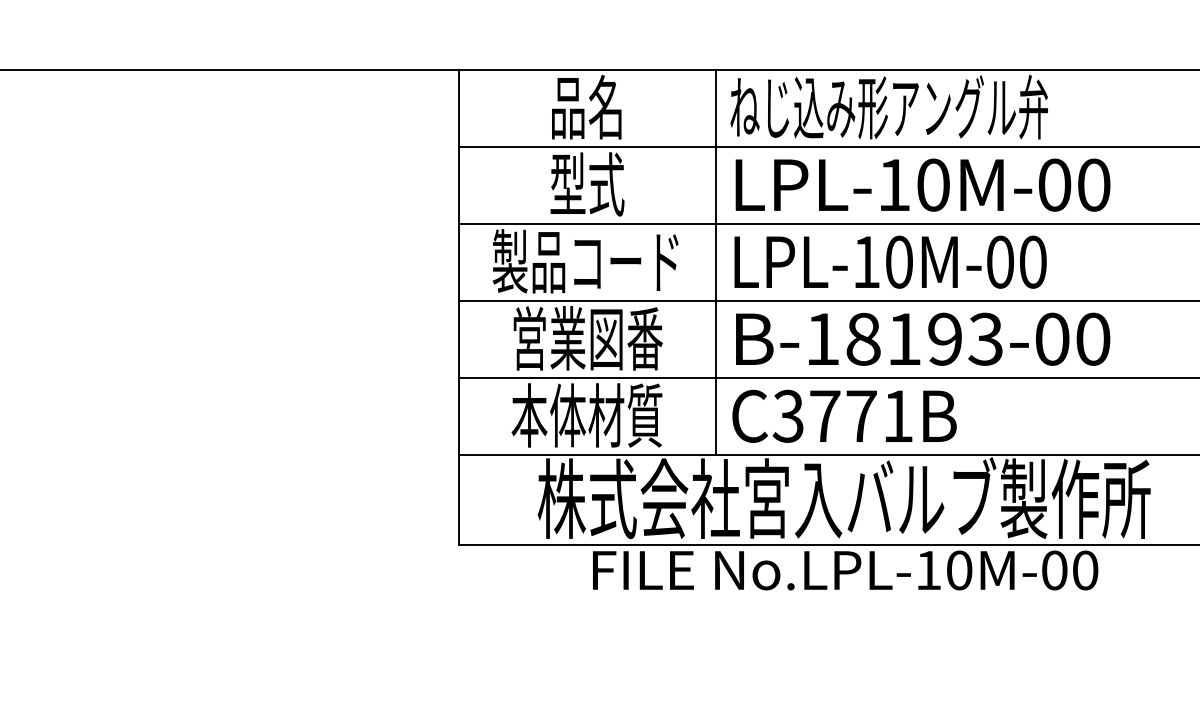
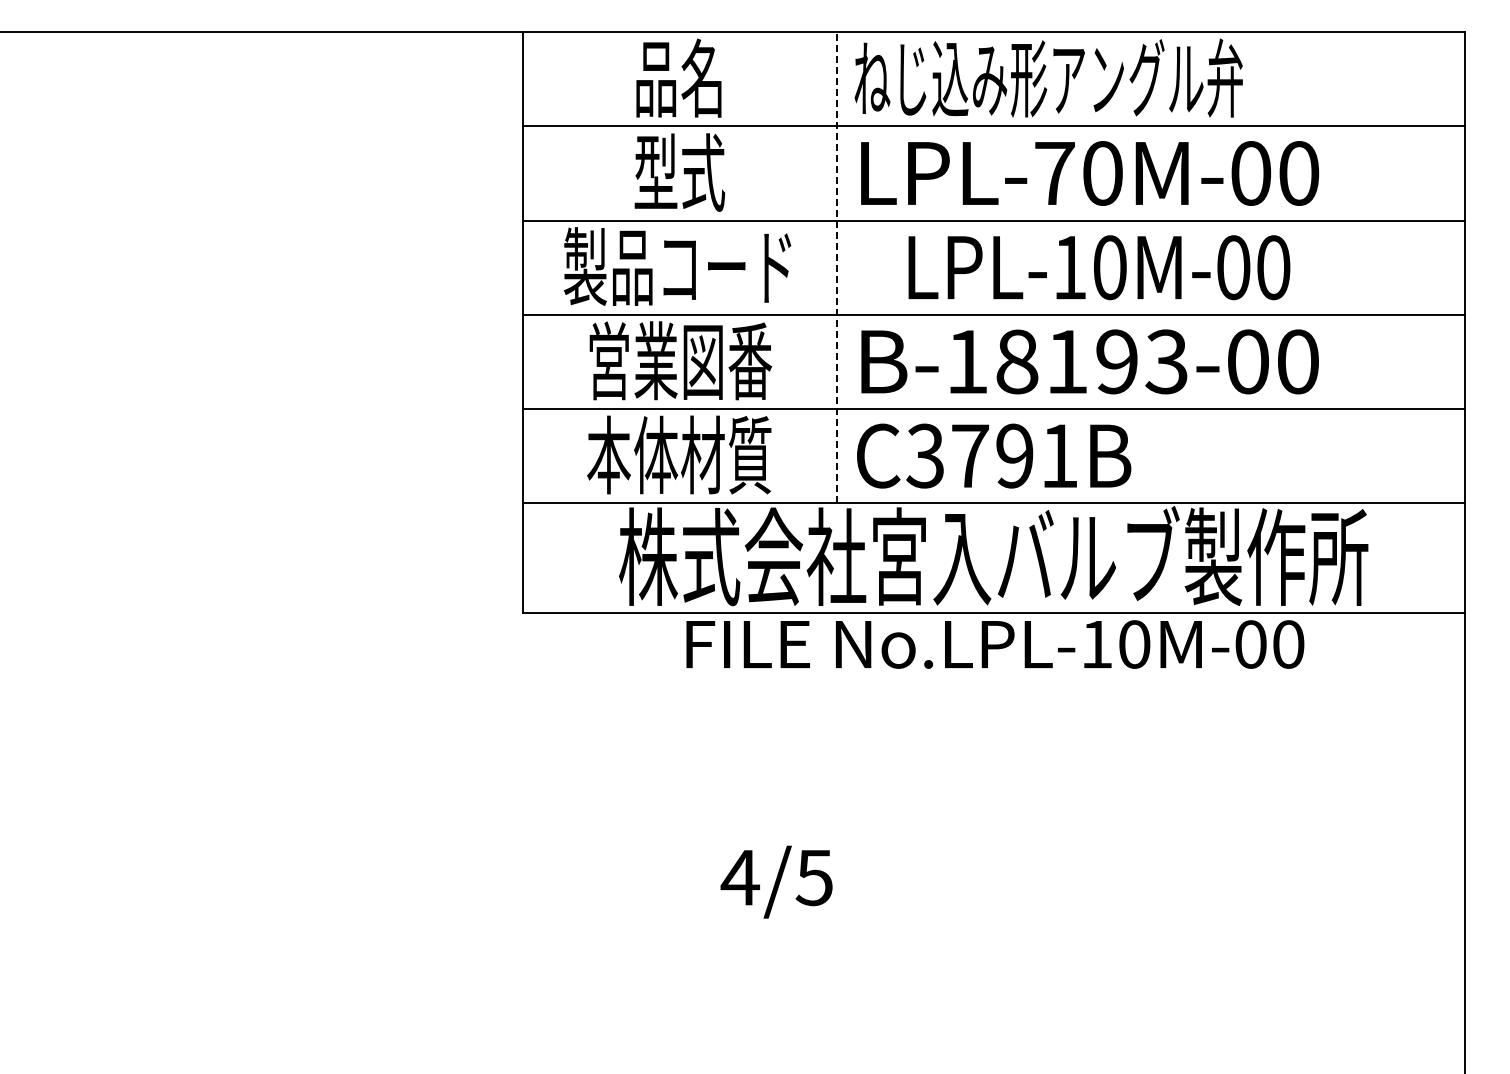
text: (893, 185) -> (1054, 173), LPL-10M-00 -> LPL-70M-00
line: (715, 262) -> (836, 267), solid -> dashed
text: (890, 262) -> (1099, 267), moved
text: (861, 415) -> (1014, 455), C3771B -> C3791B

